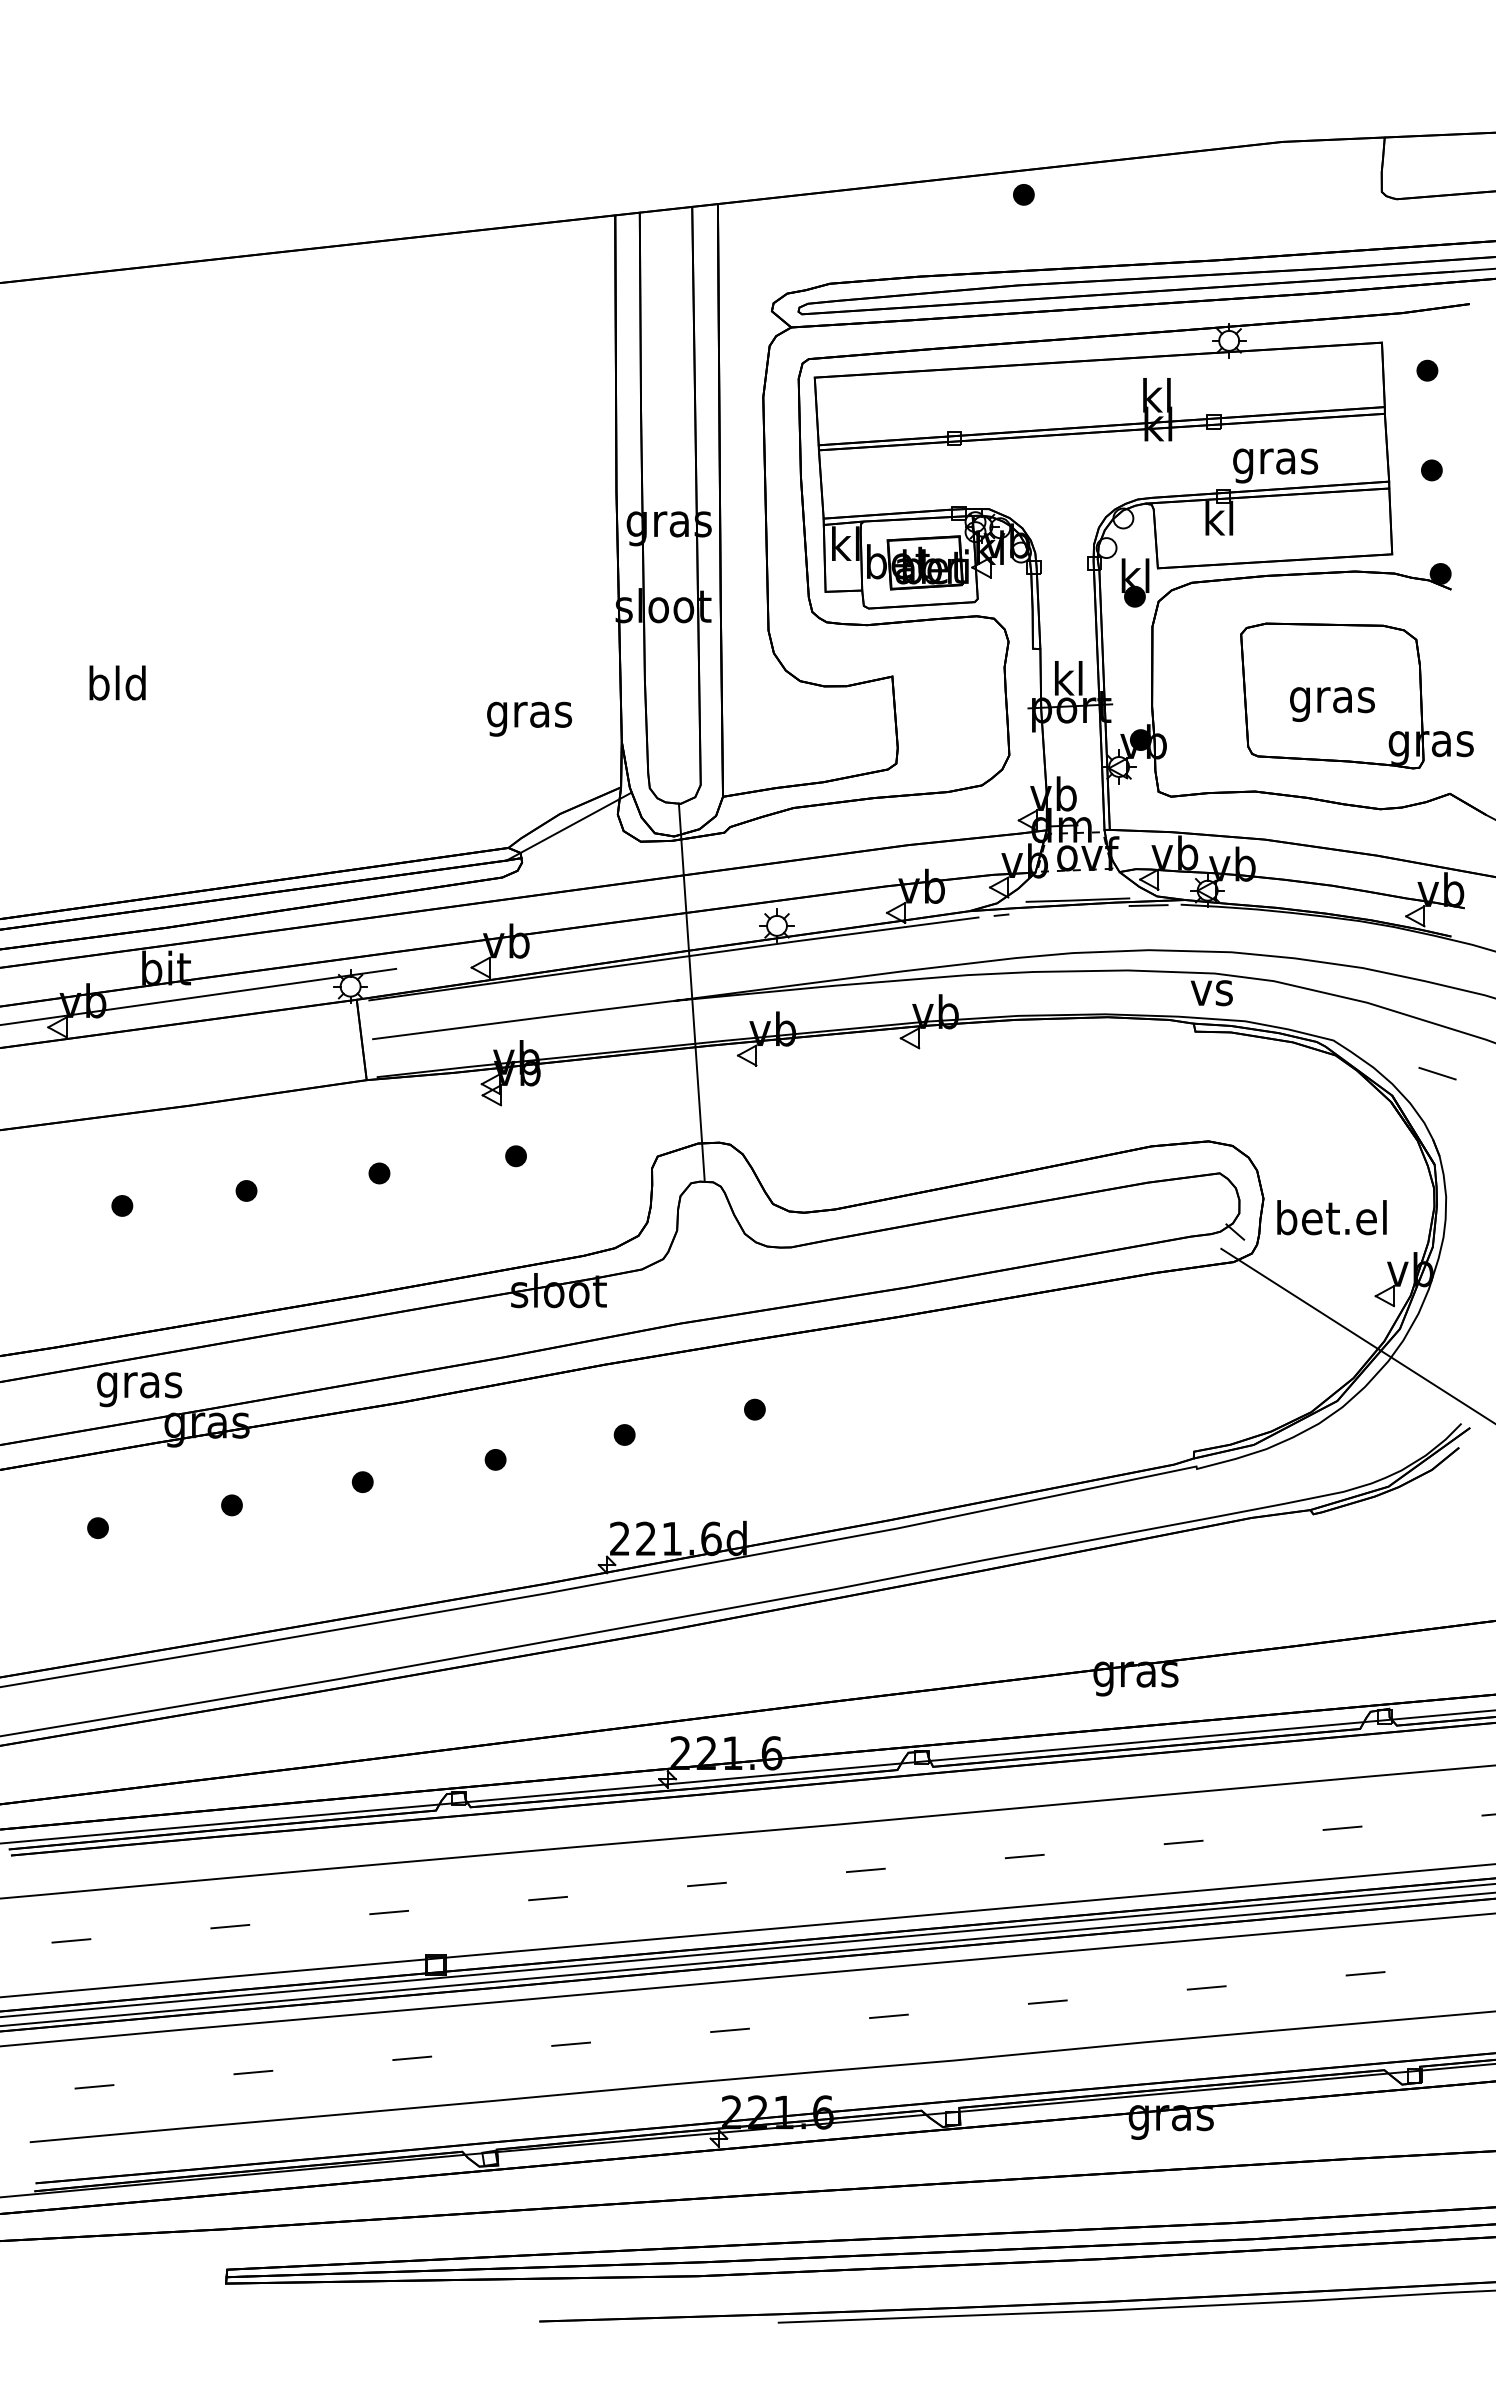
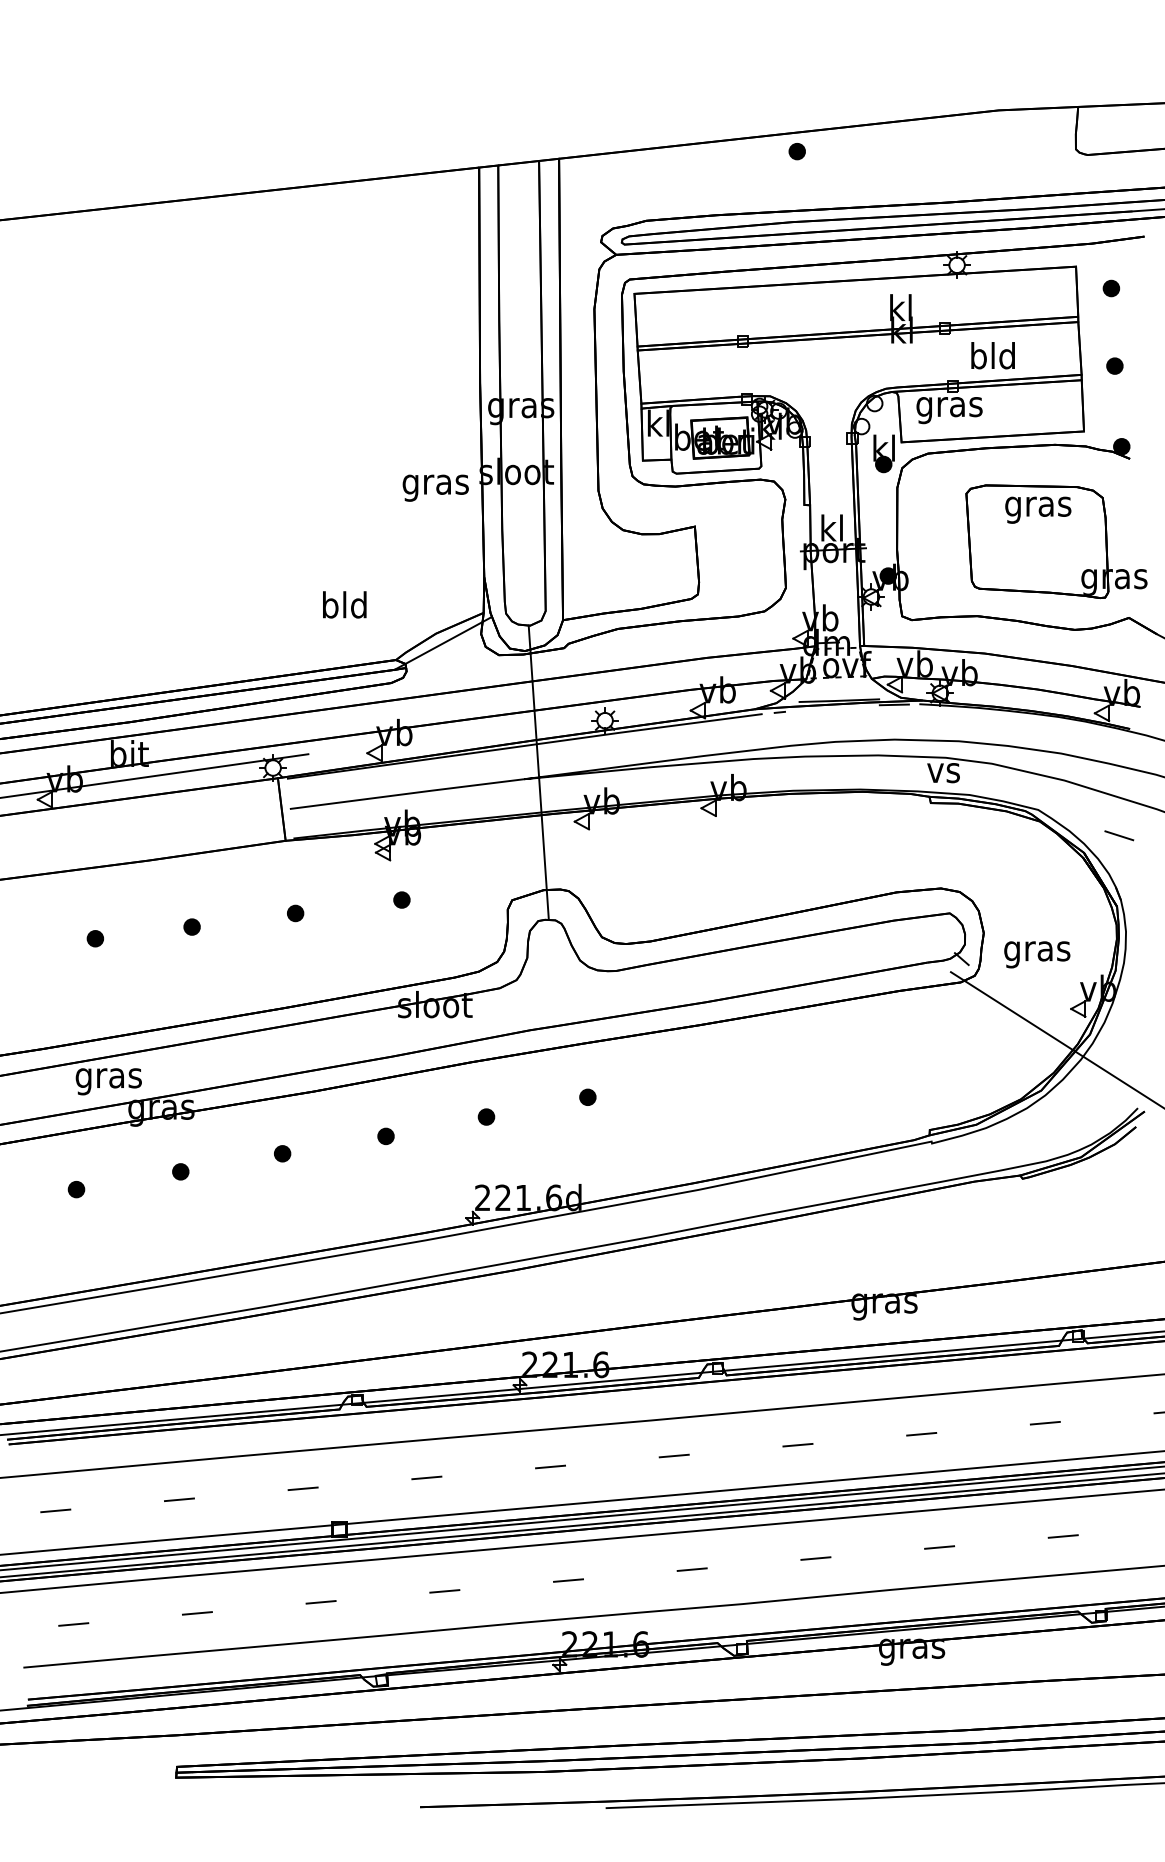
text: (1275, 461) -> (993, 359), gras -> bld
text: (1219, 522) -> (949, 406), kl -> gras
text: (117, 682) -> (344, 604), moved
text: (1332, 704) -> (1038, 510), moved
text: (529, 718) -> (435, 487), moved
text: (1331, 1222) -> (1036, 951), bet.el -> gras

